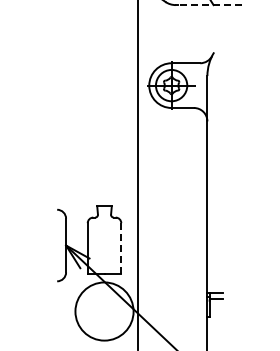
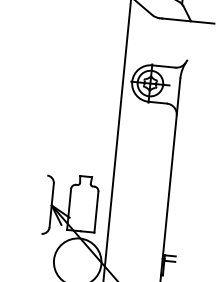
line: (209, 5) -> (187, 21), dashed -> solid
line: (121, 247) -> (96, 211), dashed -> solid

